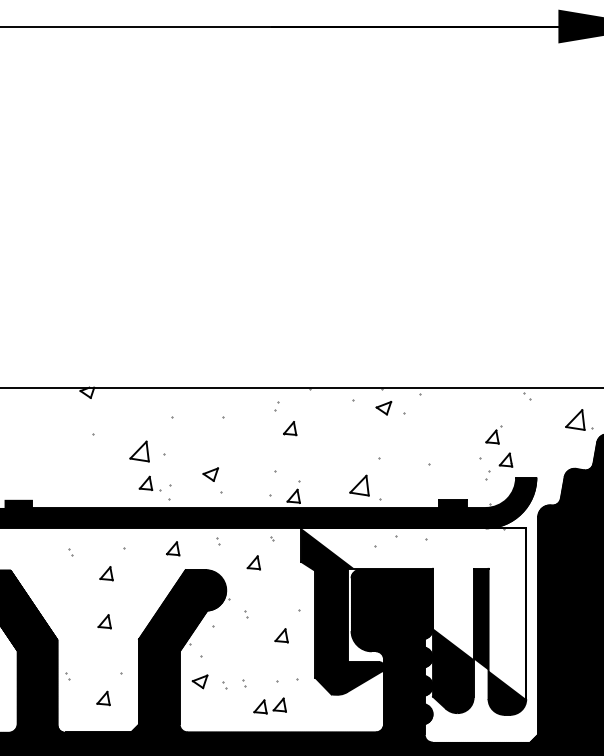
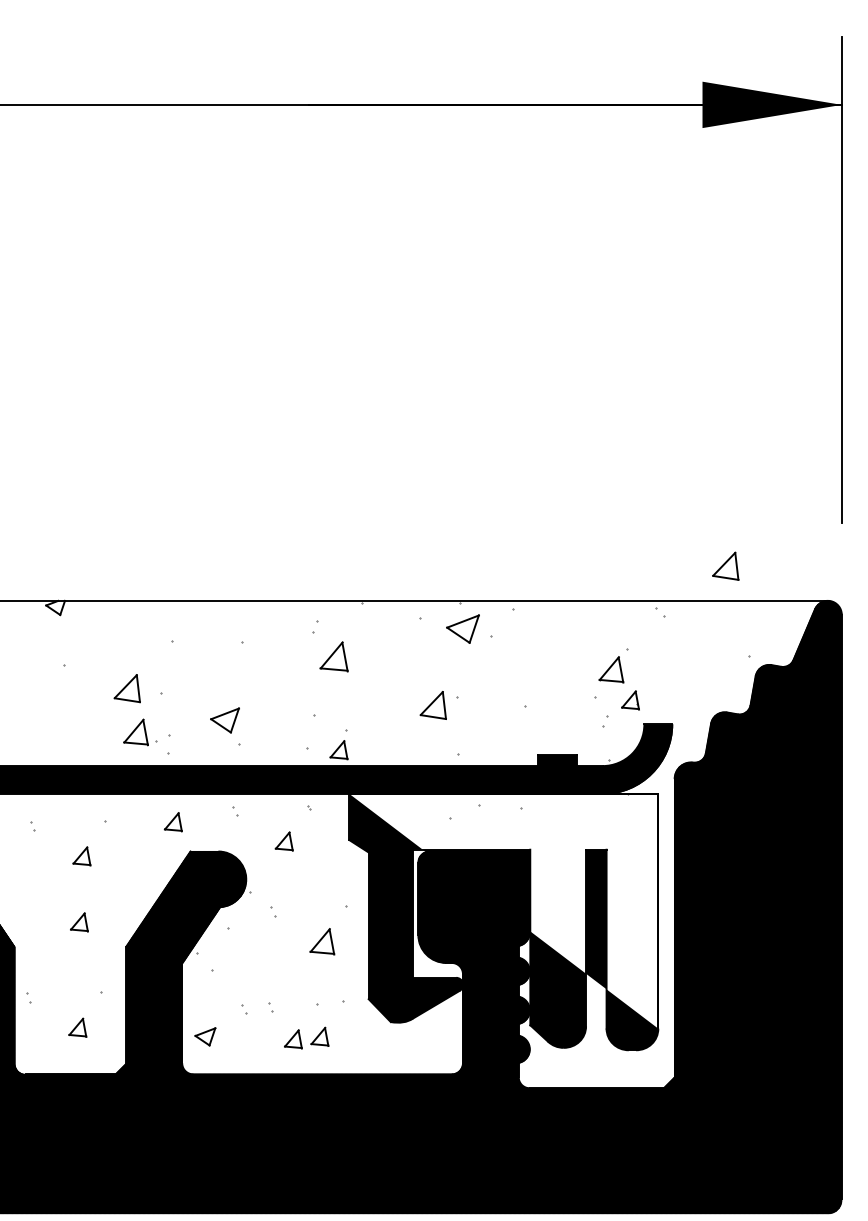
part: (383, 407) -> (462, 628), size x1.6
part: (575, 419) -> (725, 565), moved
part: (289, 428) -> (333, 657), size x1.6
part: (493, 434) -> (613, 665), size x1.4
part: (210, 474) -> (224, 719), size x1.4
part: (145, 483) -> (135, 732), size x1.4
part: (358, 485) -> (432, 705), moved
part: (281, 635) -> (322, 941), size x1.4
part: (200, 681) -> (205, 1036), moved

